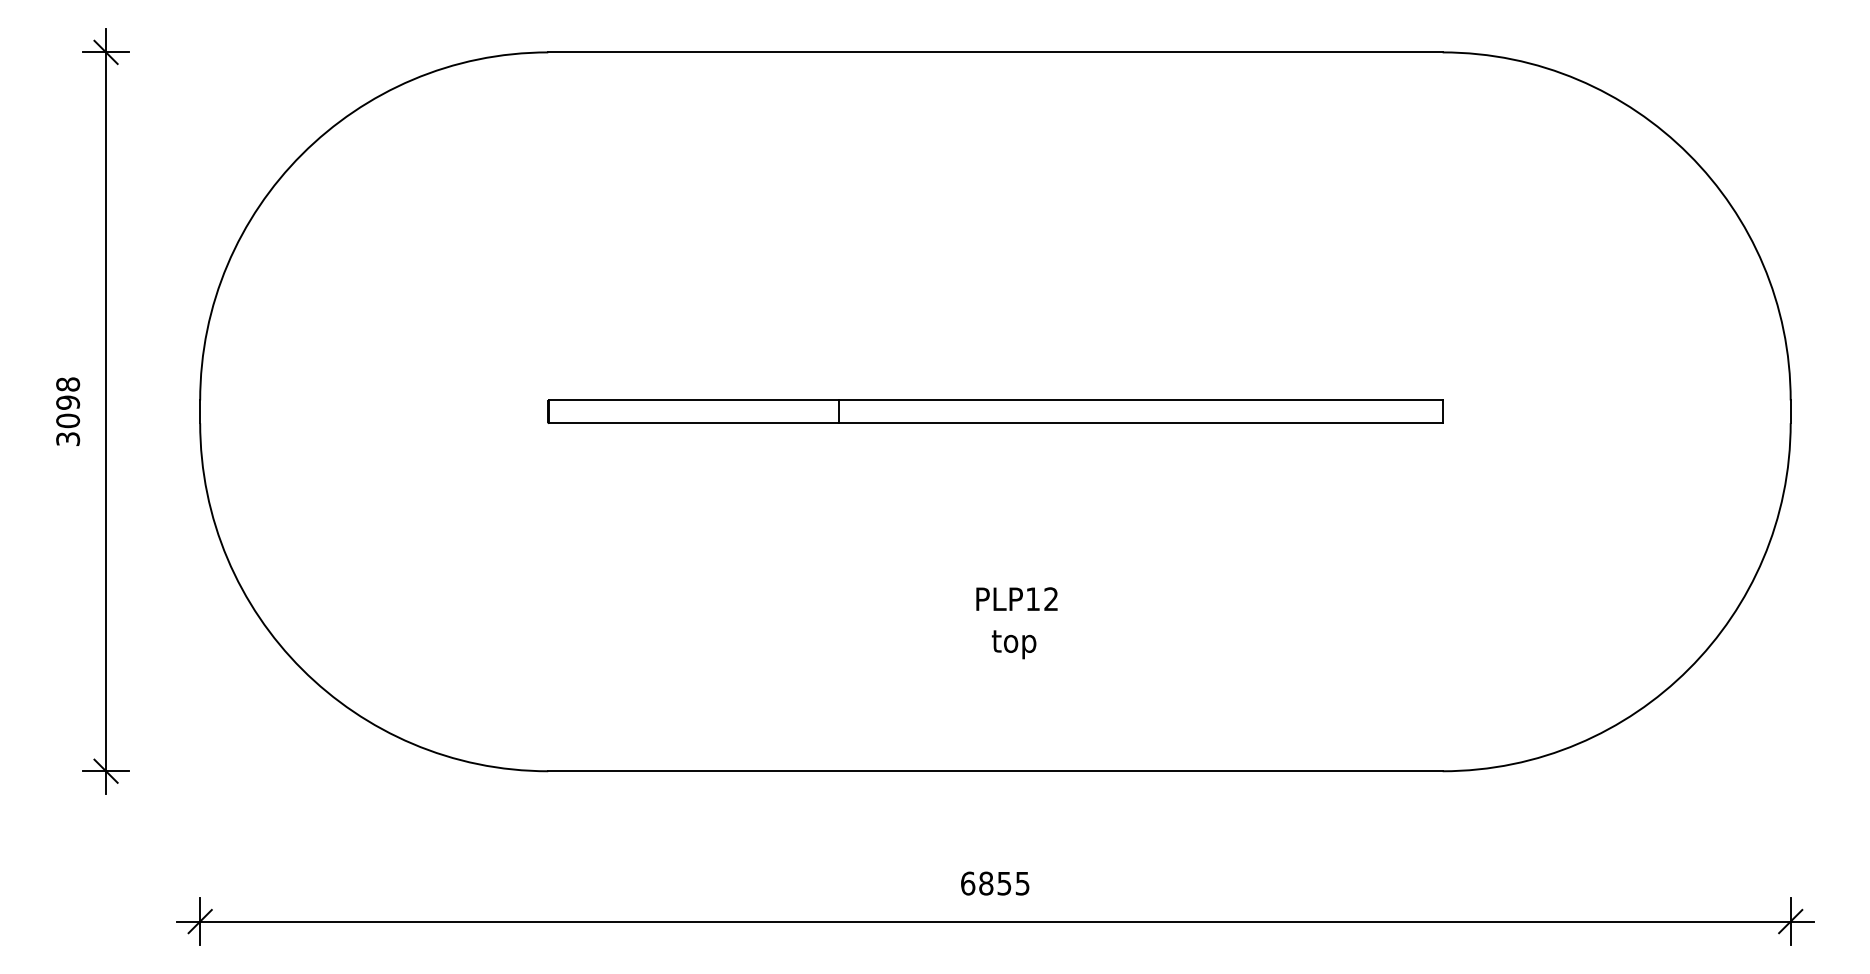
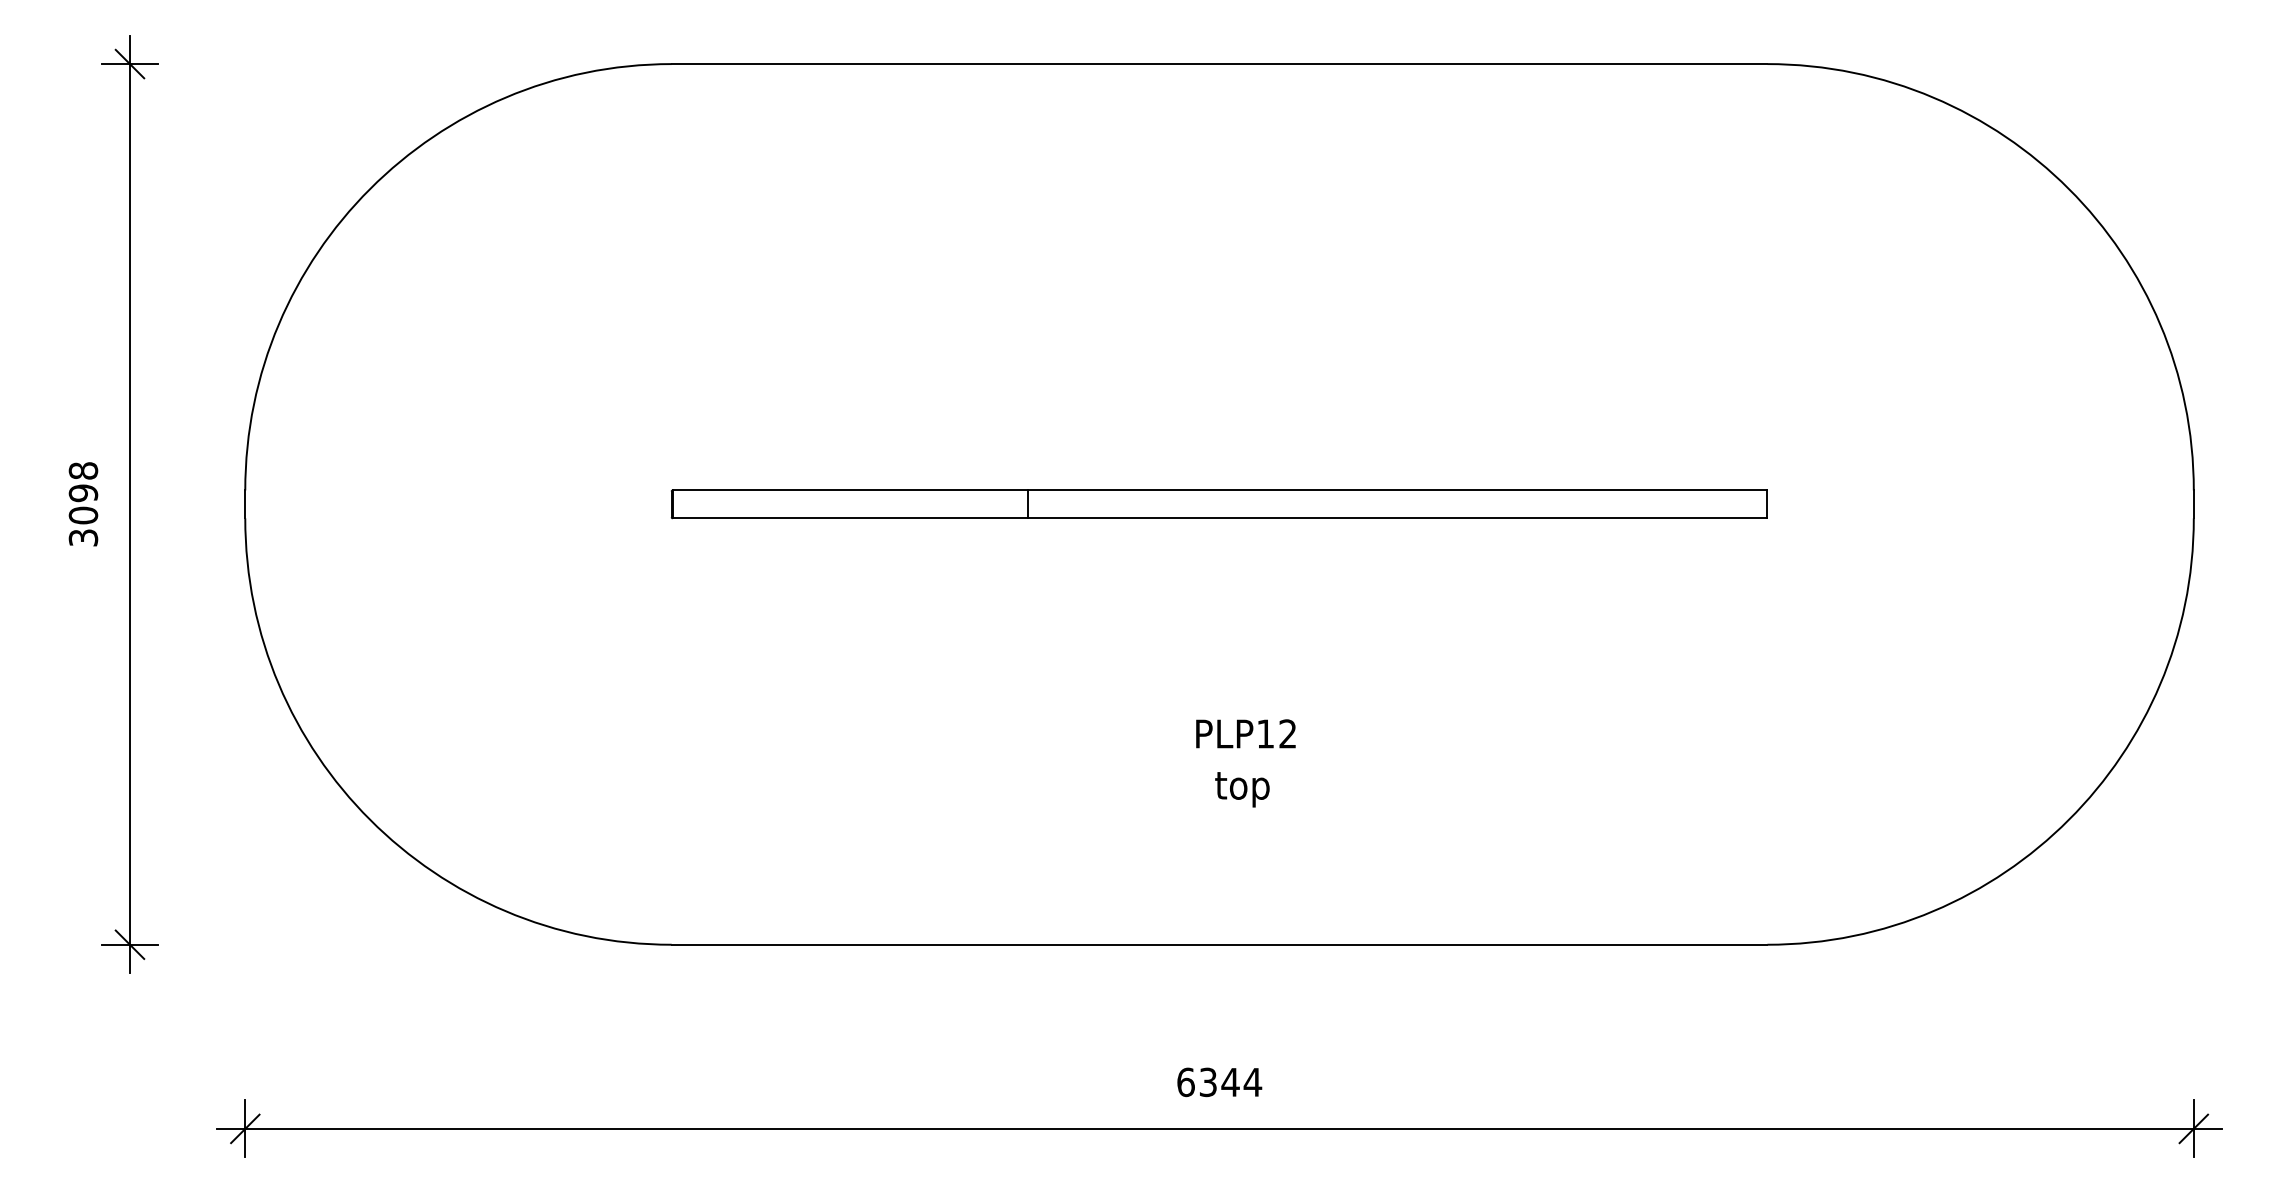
text: (1004, 883) -> (1230, 1082), 6855 -> 6344

